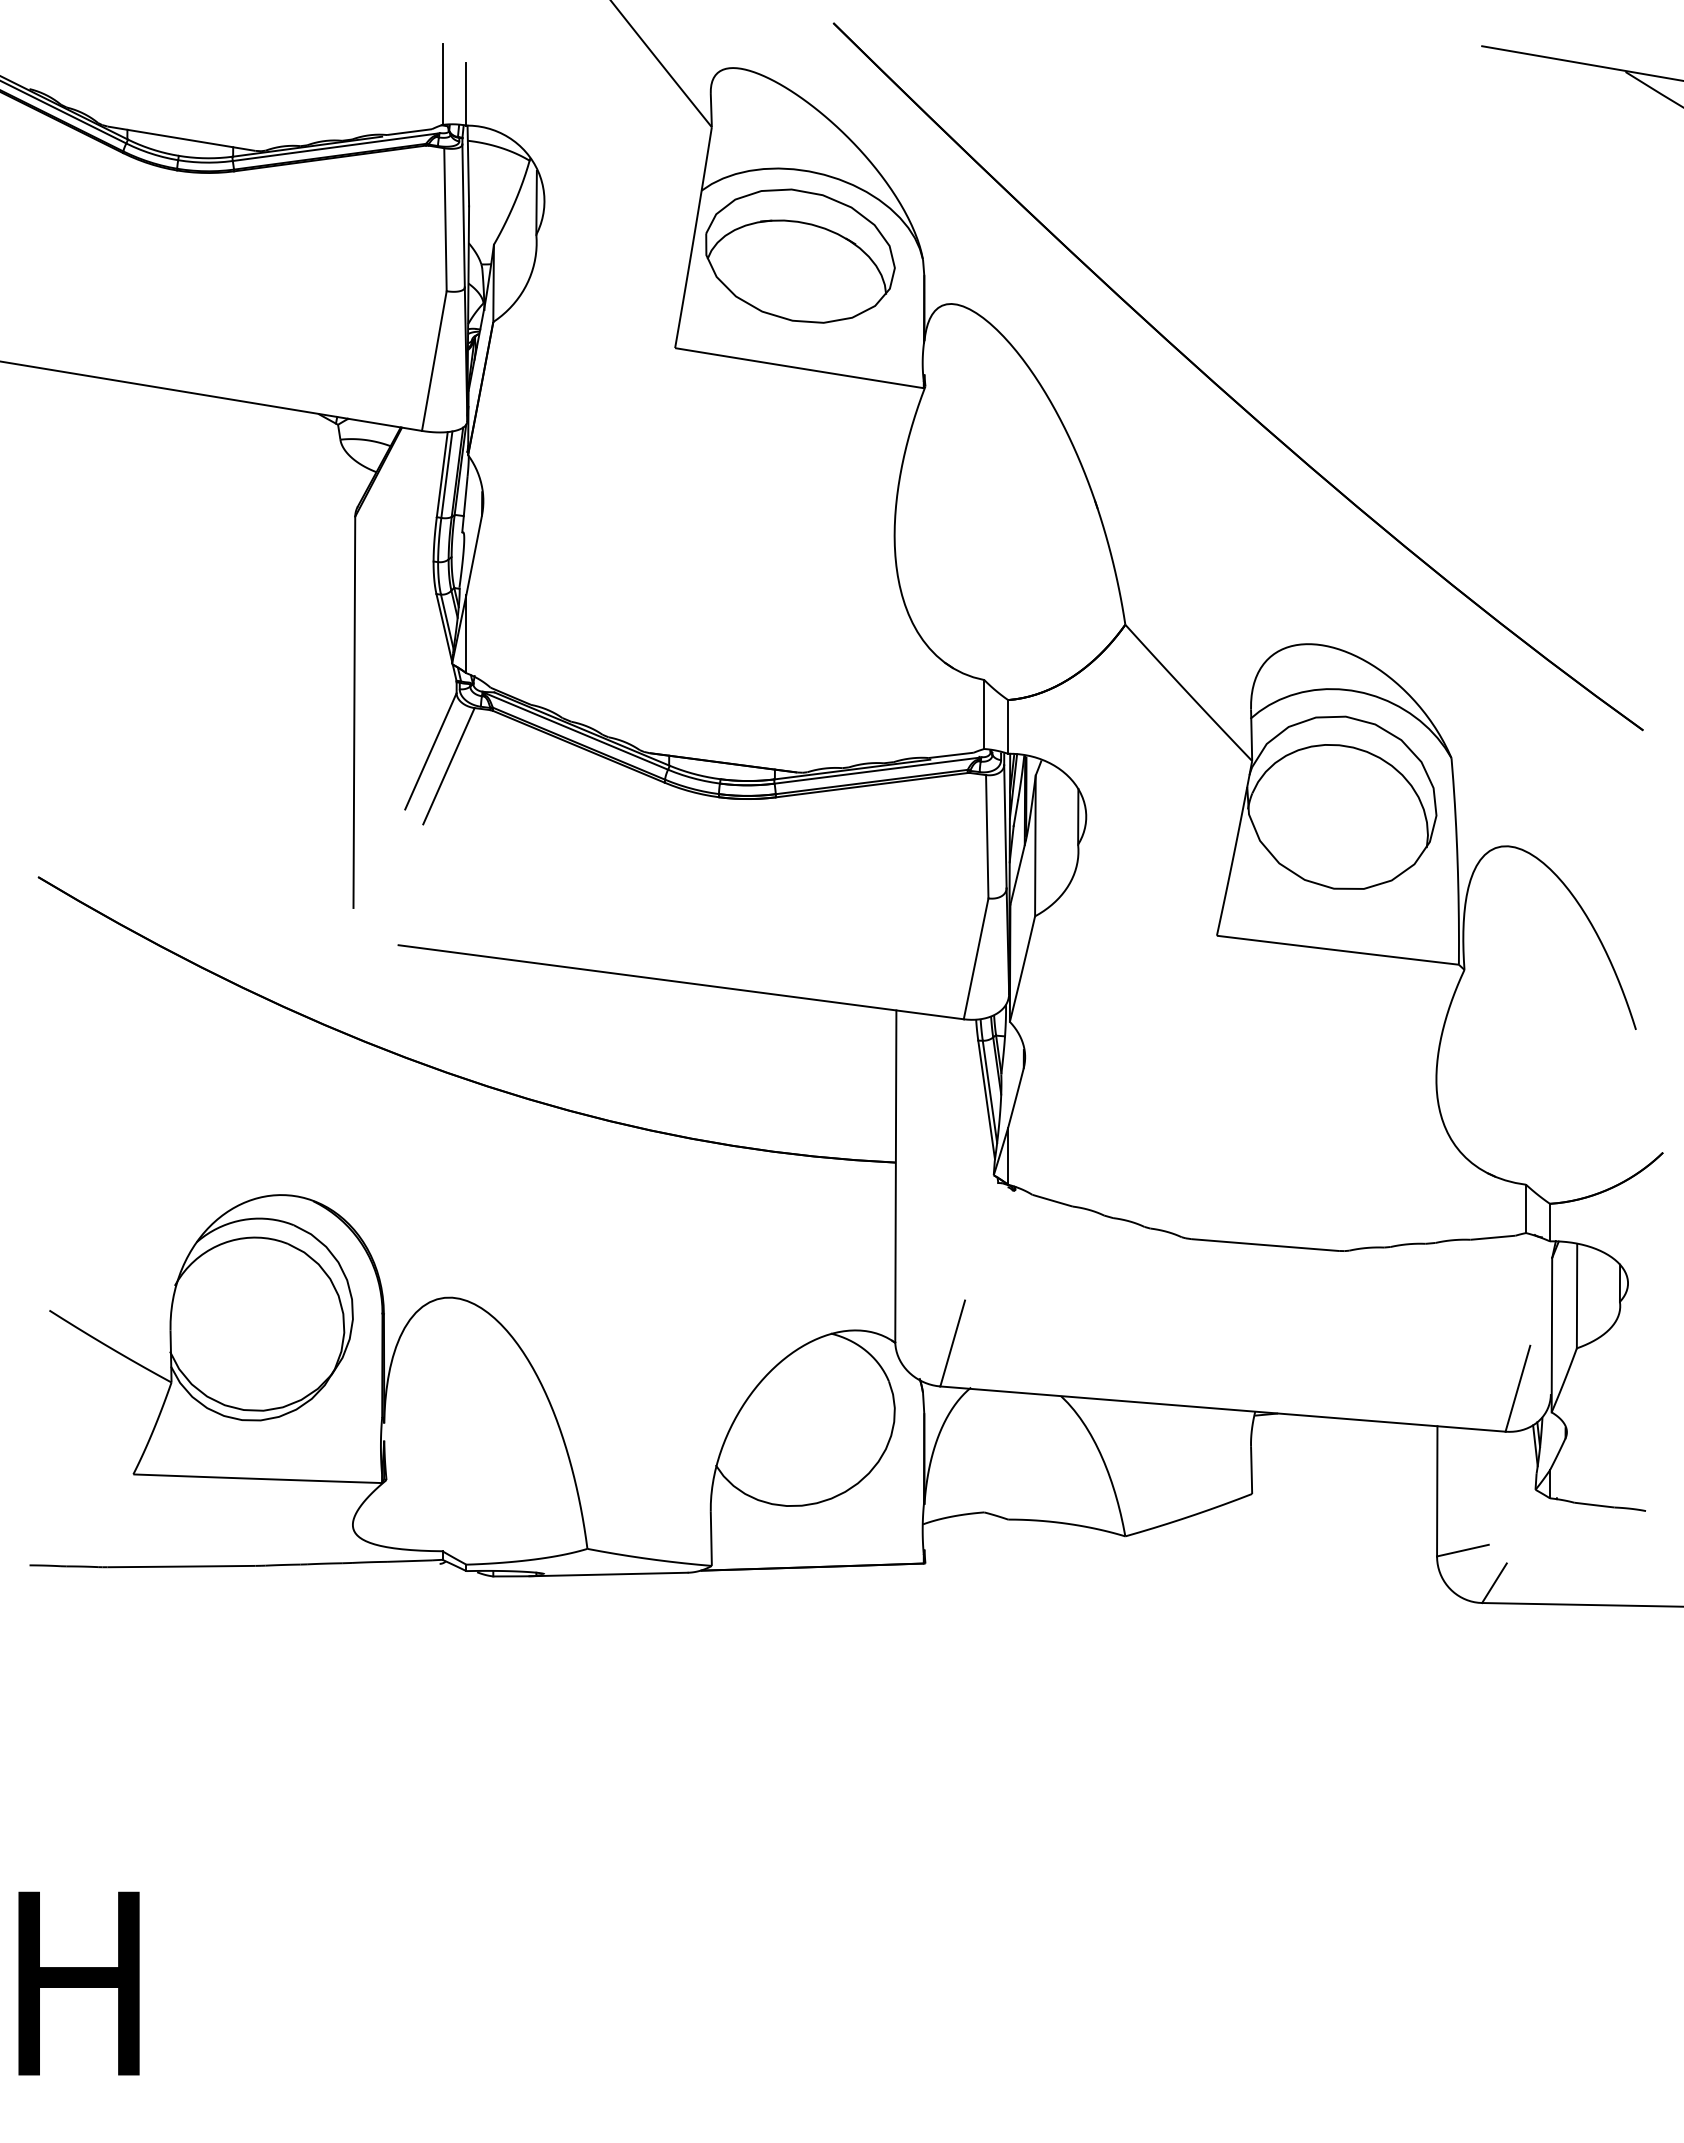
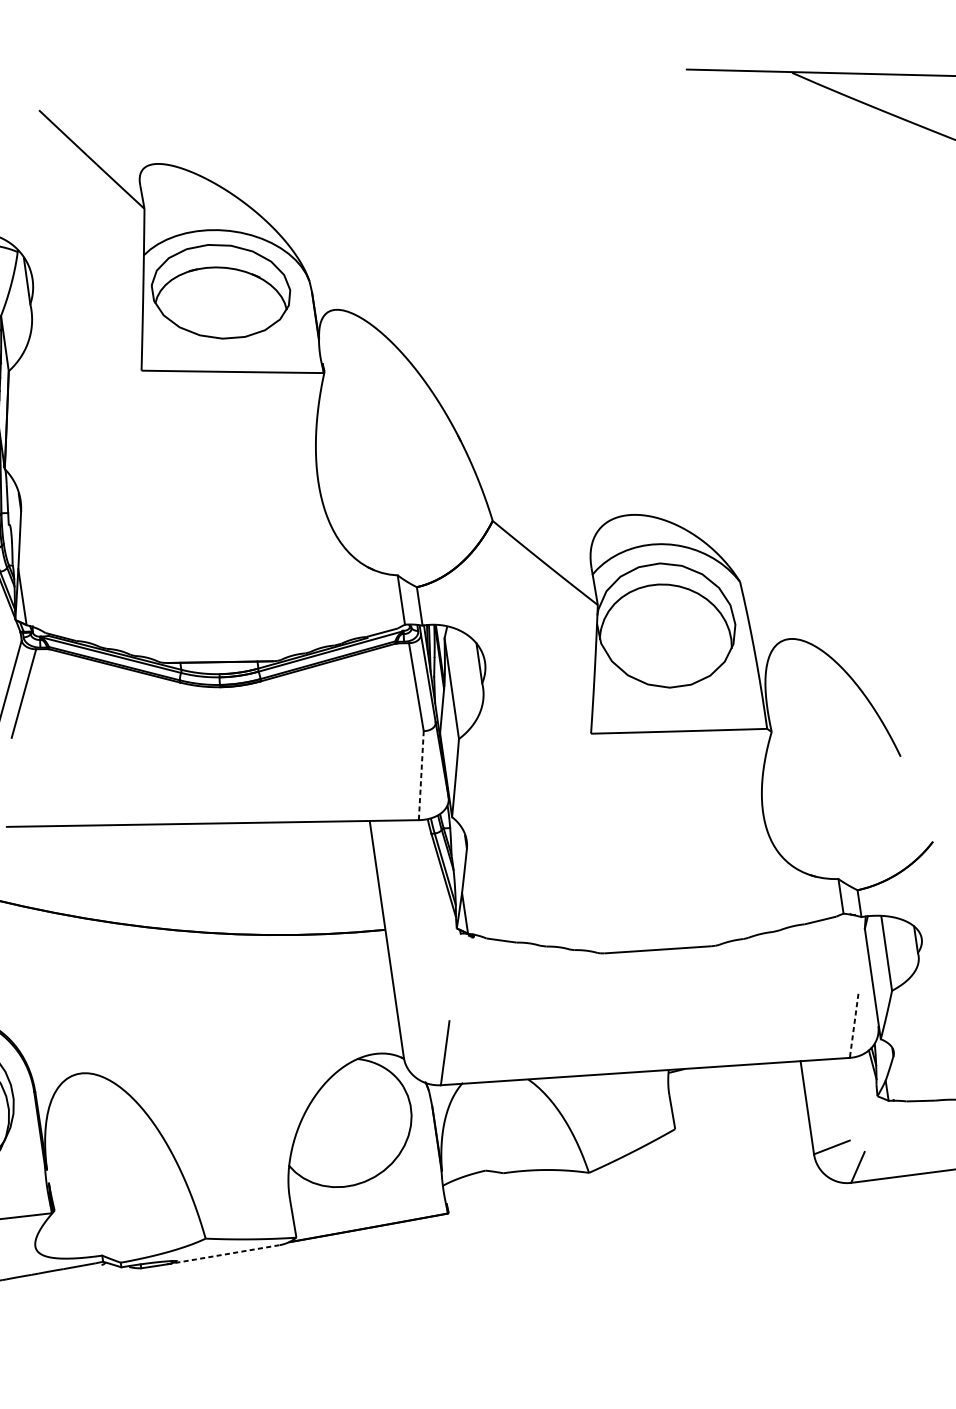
part: (1227, 392) -> (541, 344), removed
line: (976, 958) -> (421, 775), solid -> dashed
line: (1517, 1388) -> (853, 1025), solid -> dashed
line: (609, 1574) -> (224, 1254), solid -> dashed

